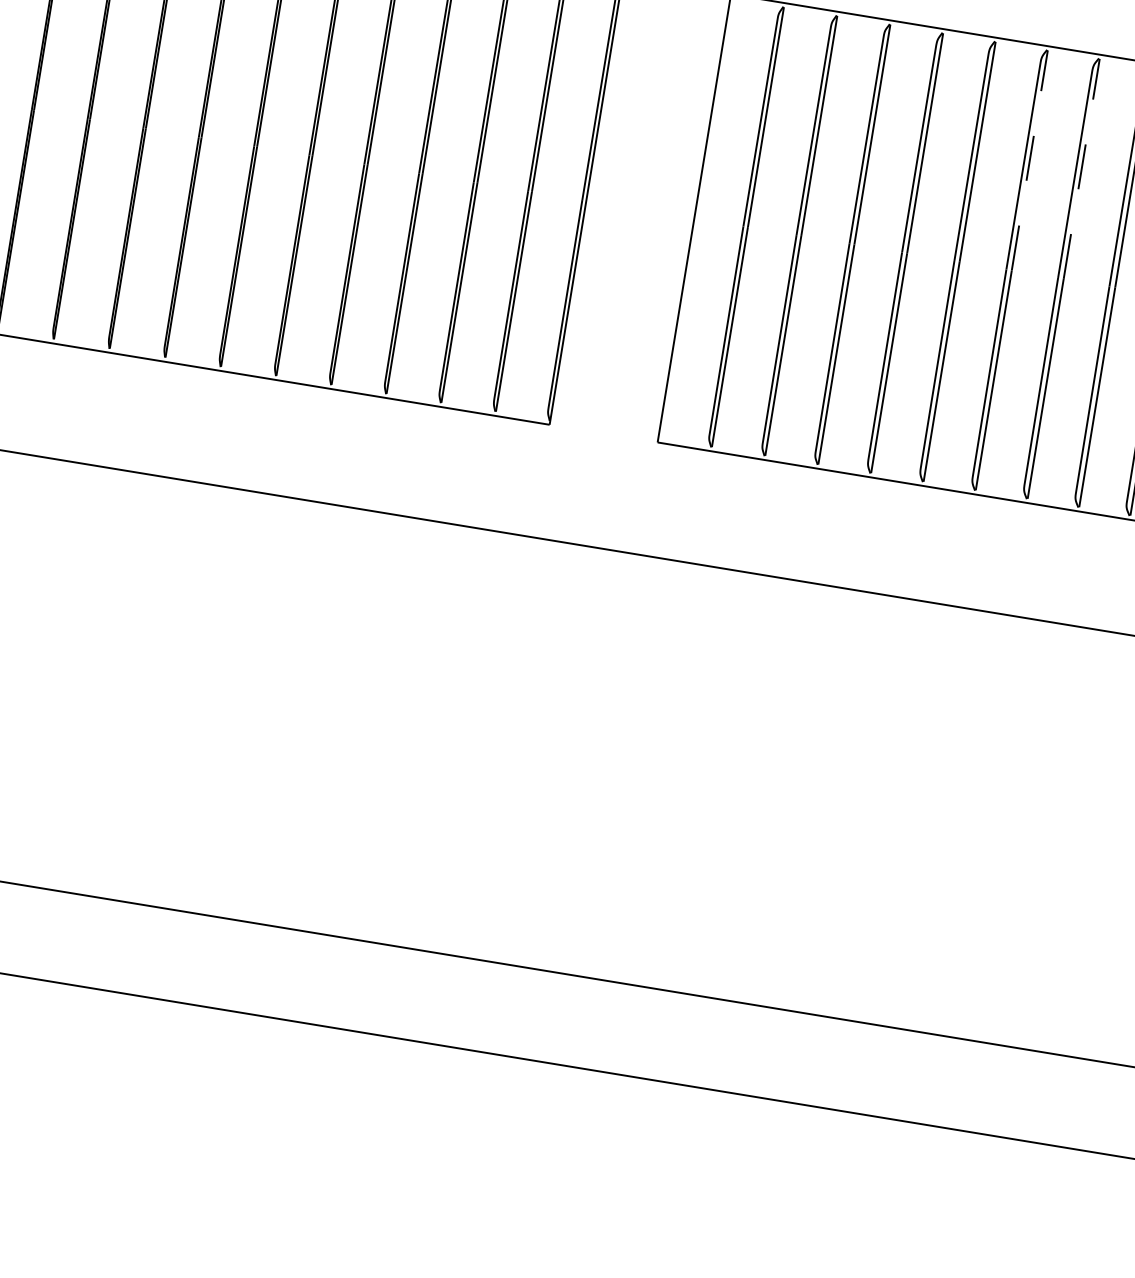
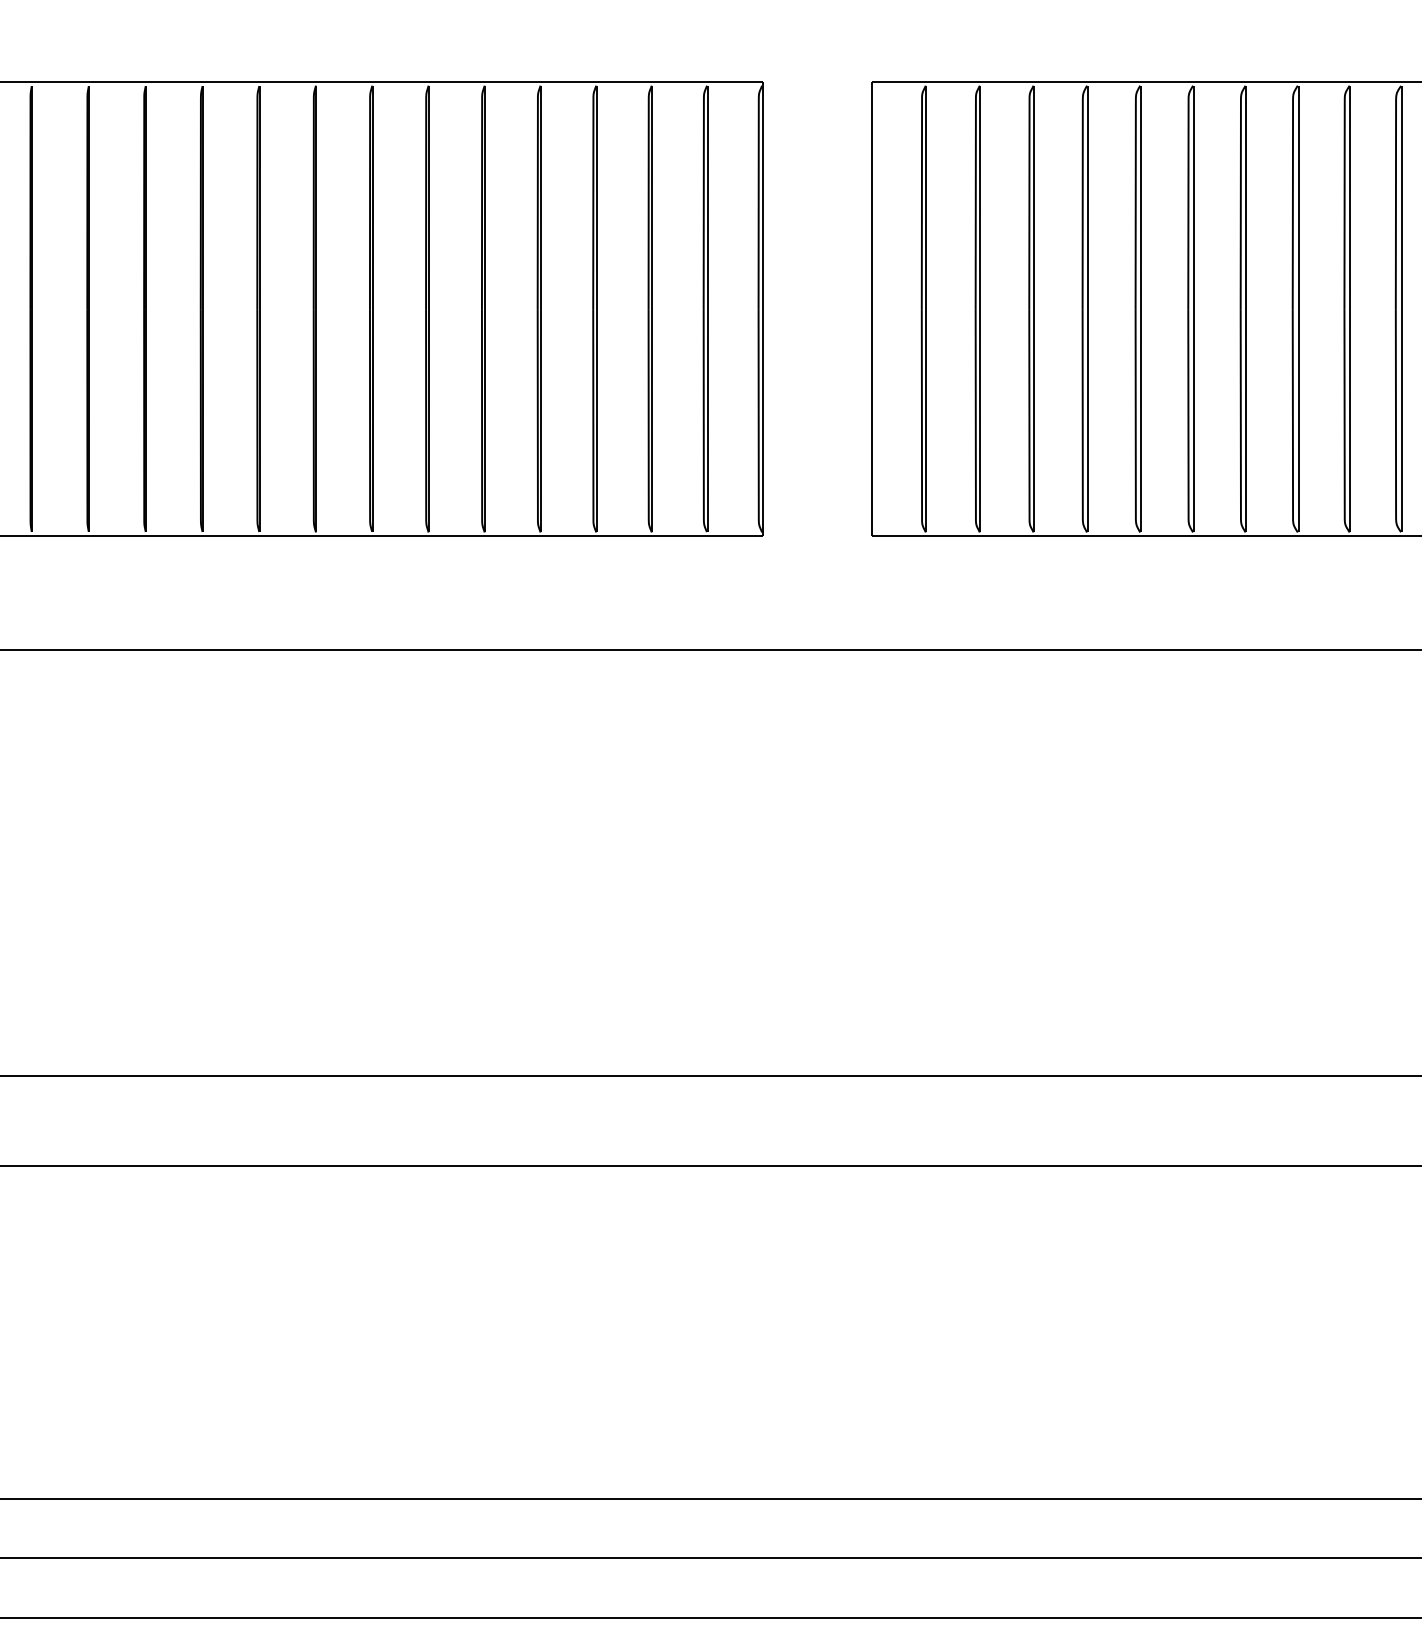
line: (1029, 160) -> (1193, 197), dashed -> solid
line: (1081, 168) -> (1246, 197), dashed -> solid

